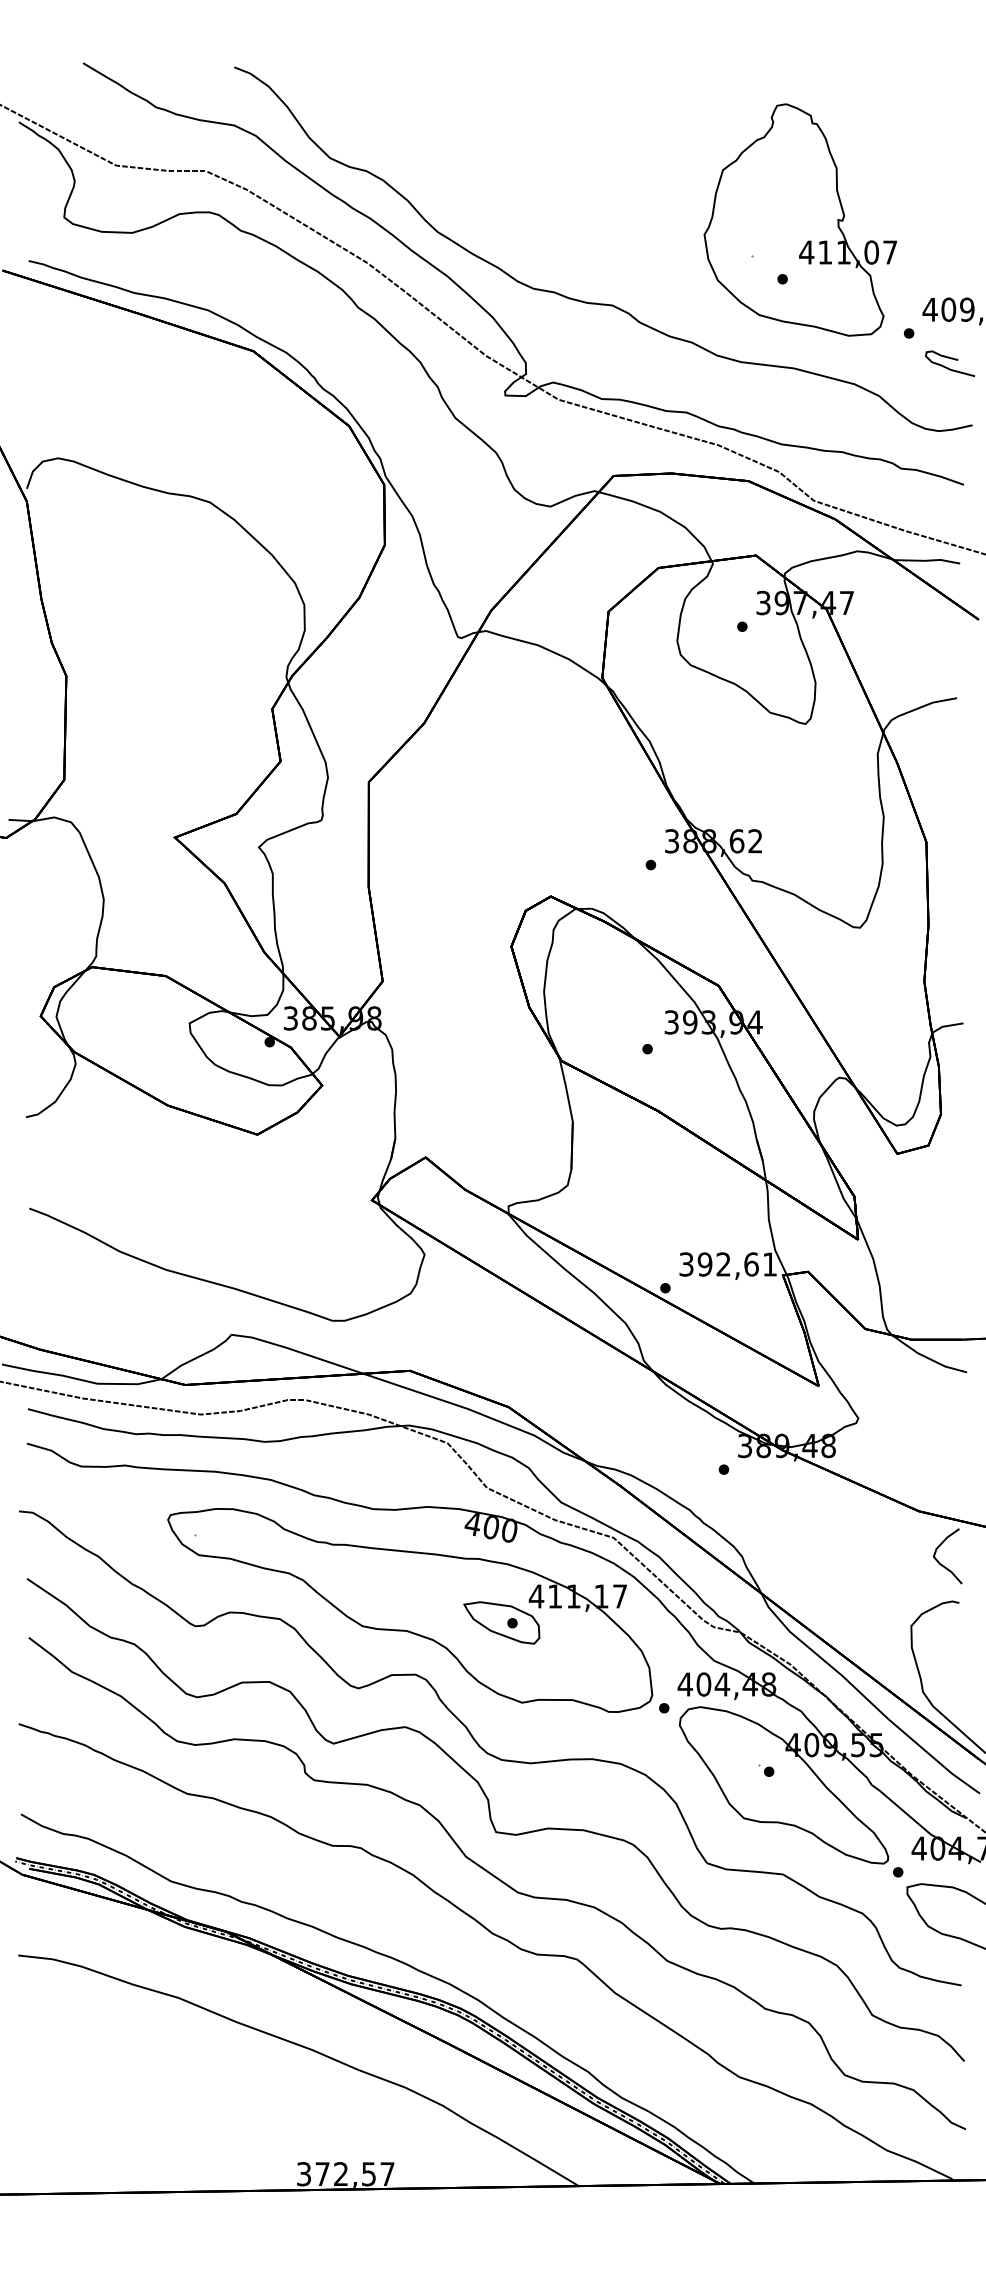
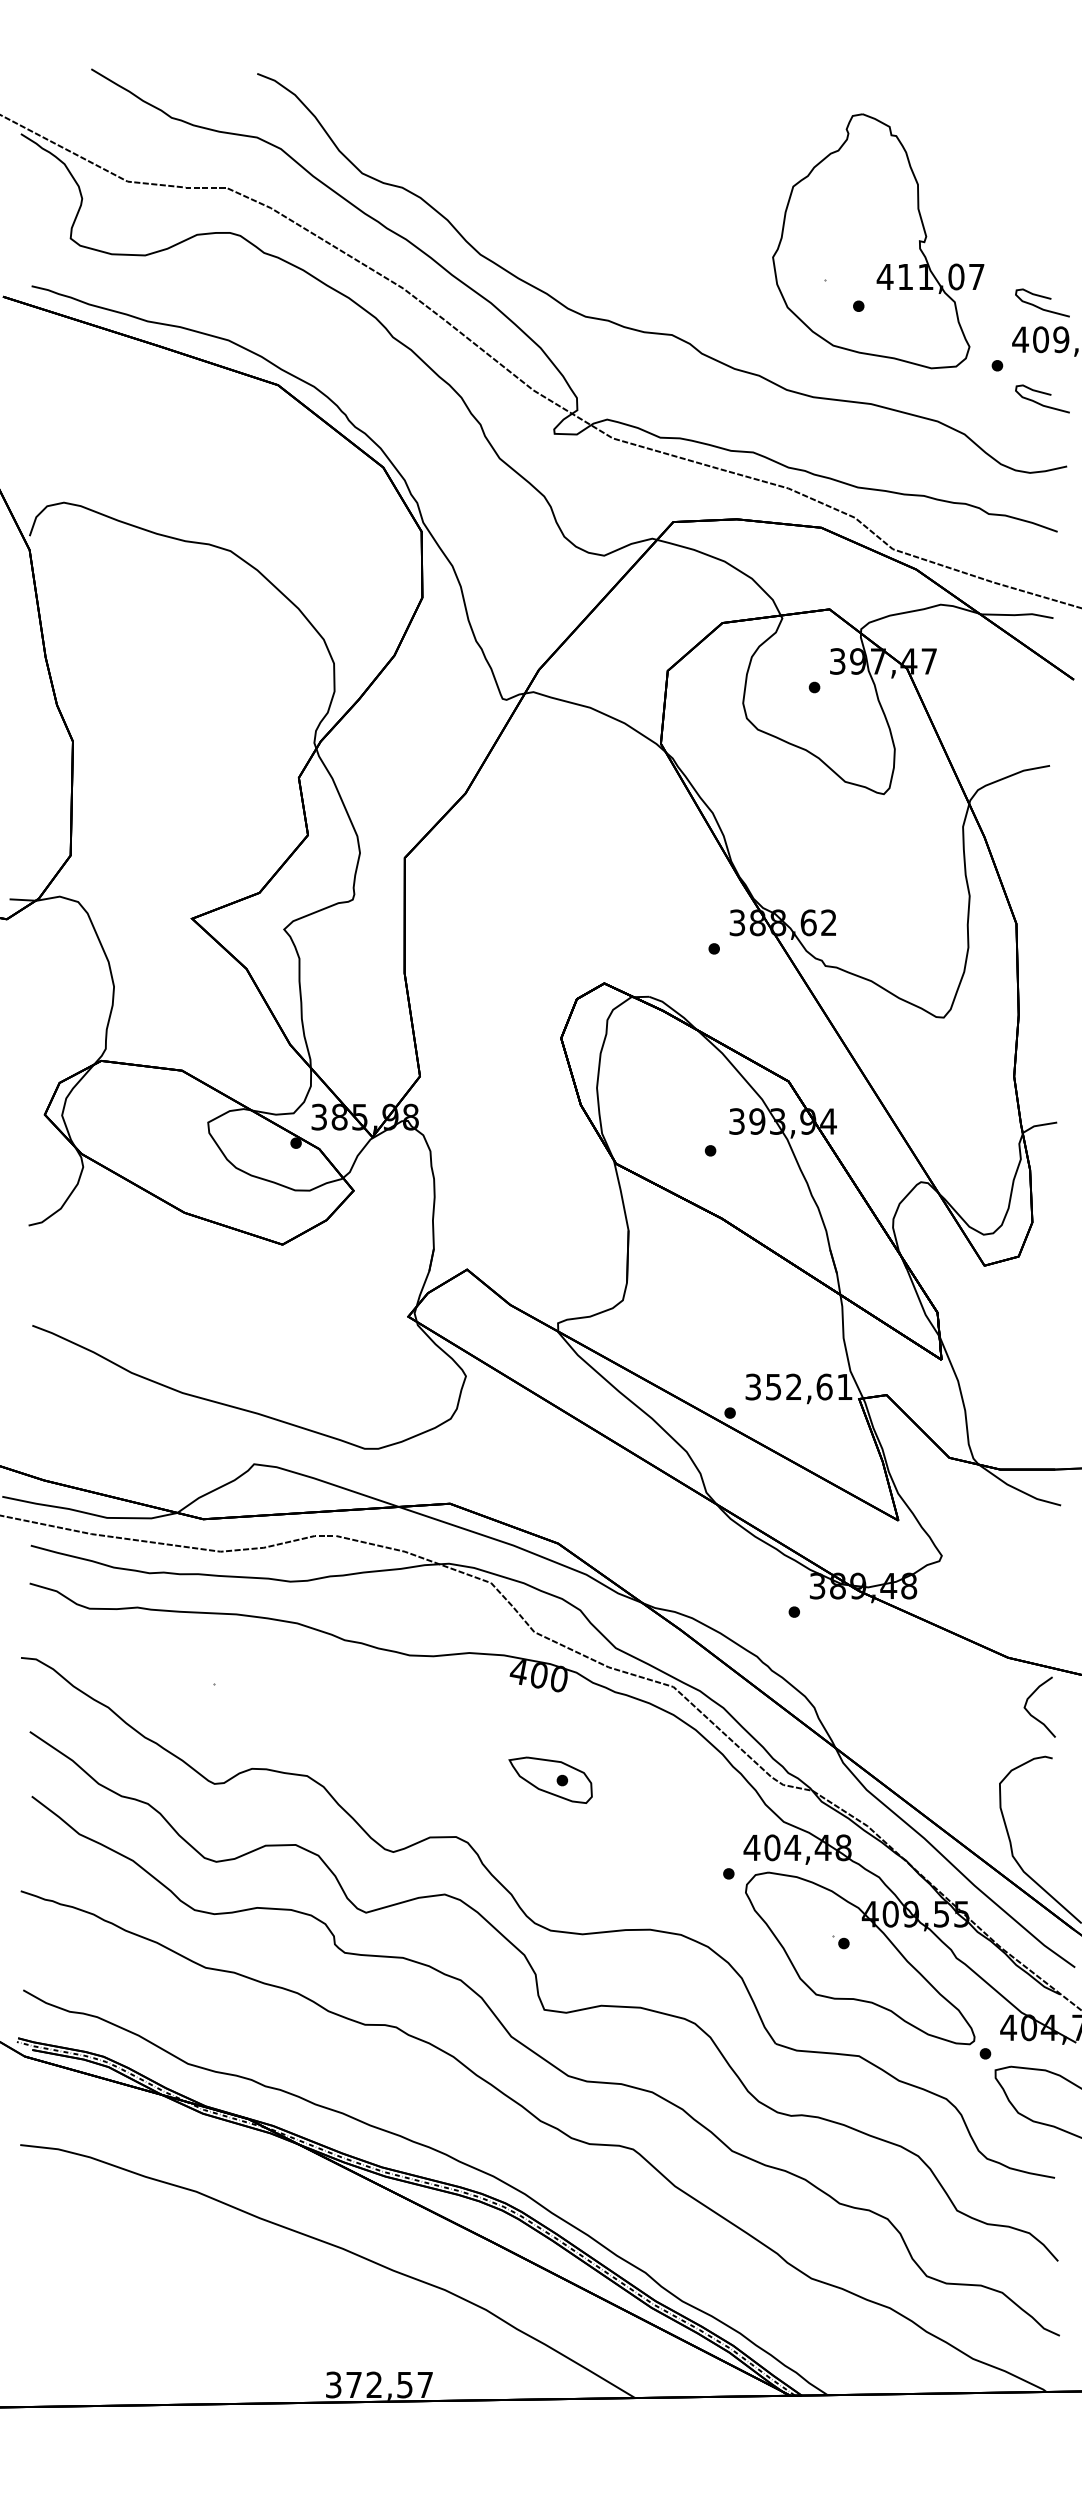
curve: (951, 272) -> (1044, 298), added
text: (704, 1263) -> (773, 1386), 392,61 -> 352,61
part: (409, 1610) -> (449, 1766), removed

